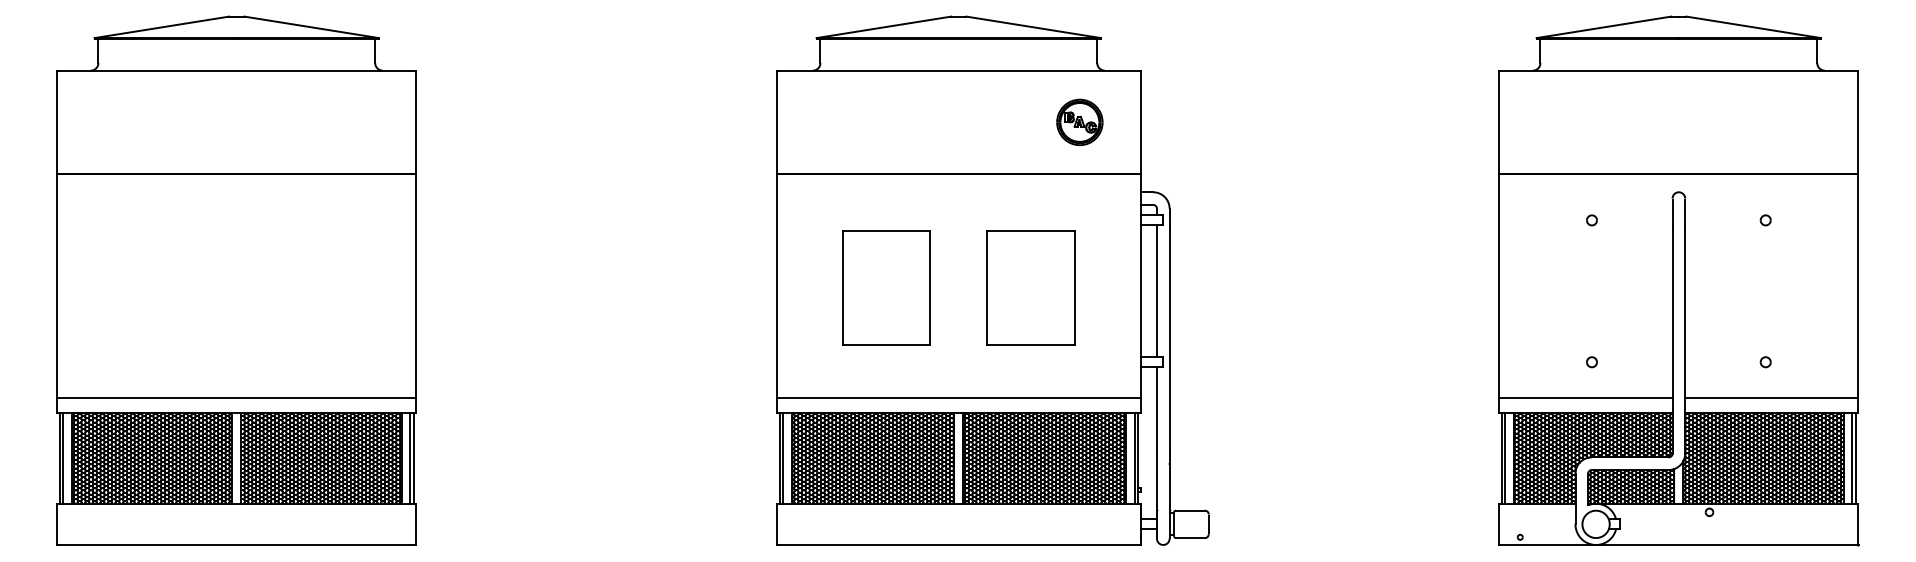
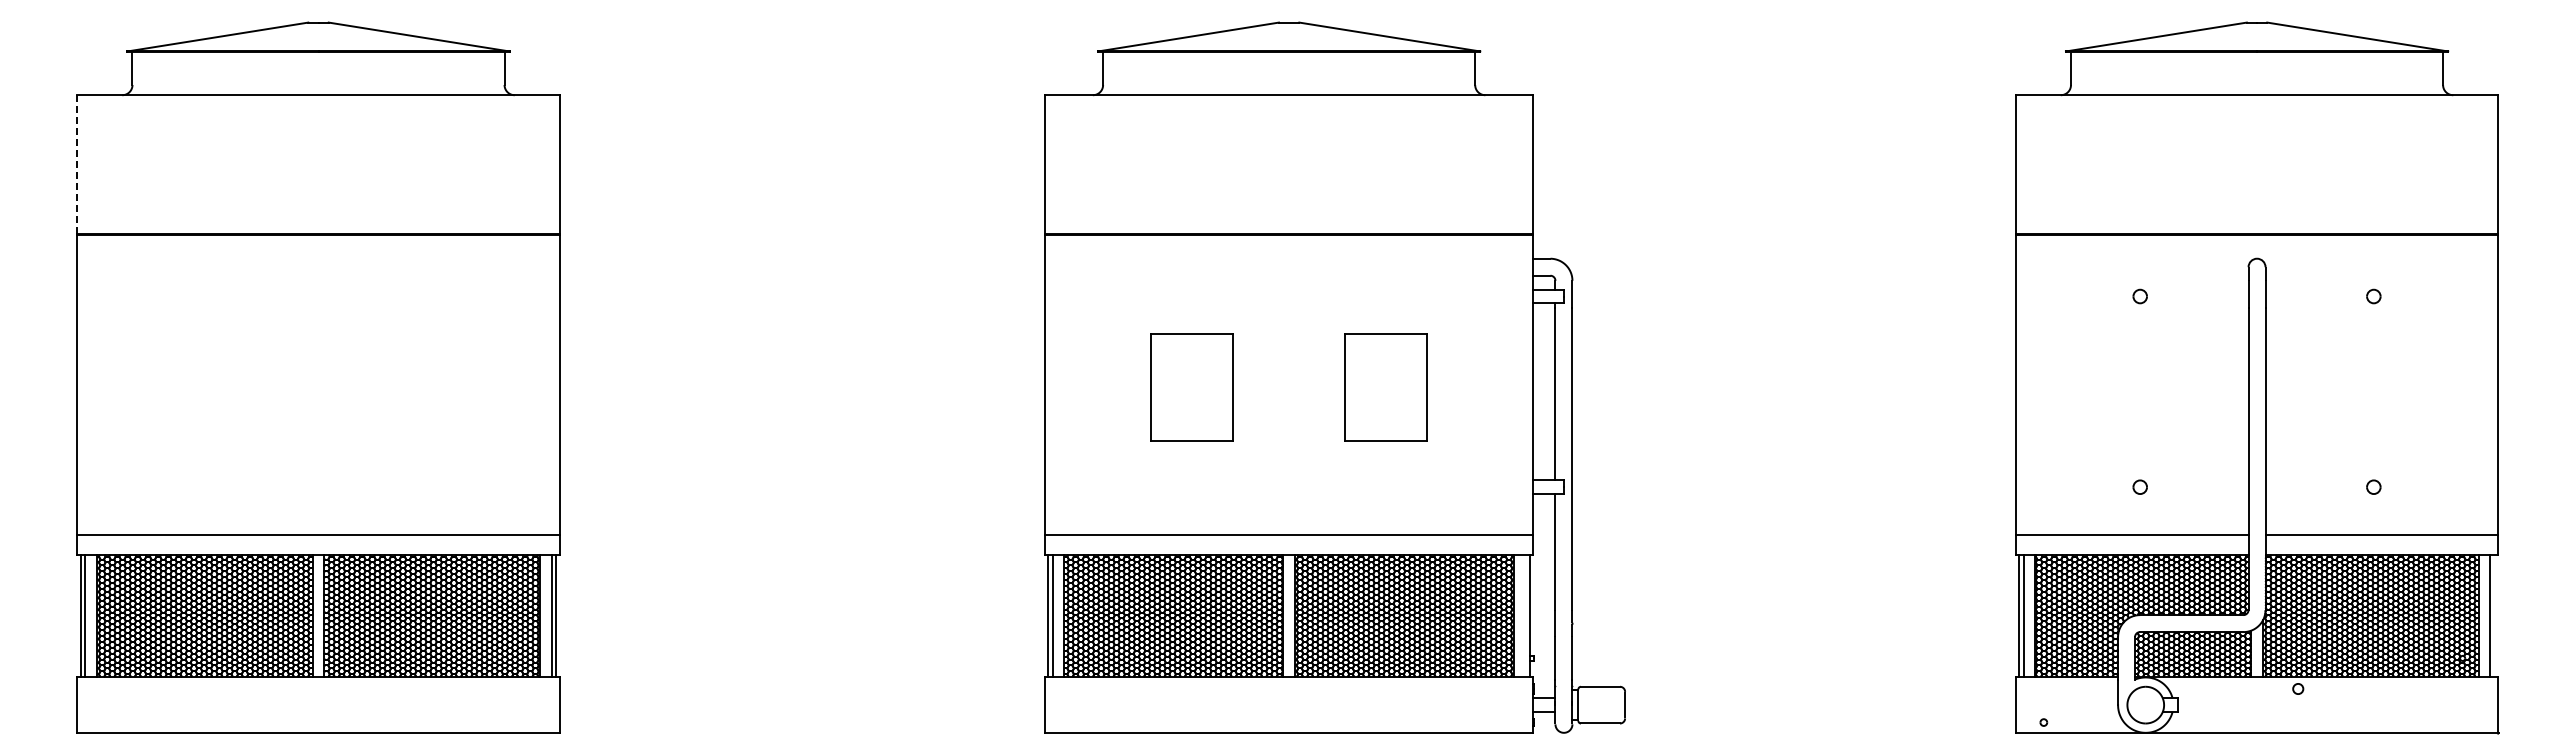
line: (57, 121) -> (77, 163), solid -> dashed
part: (1079, 122) -> (1451, 164), removed
part: (886, 288) -> (1191, 387), size x0.7
part: (1031, 288) -> (1386, 387), size x0.7
line: (1134, 457) -> (1525, 615), removed
line: (1855, 457) -> (2494, 615), removed

